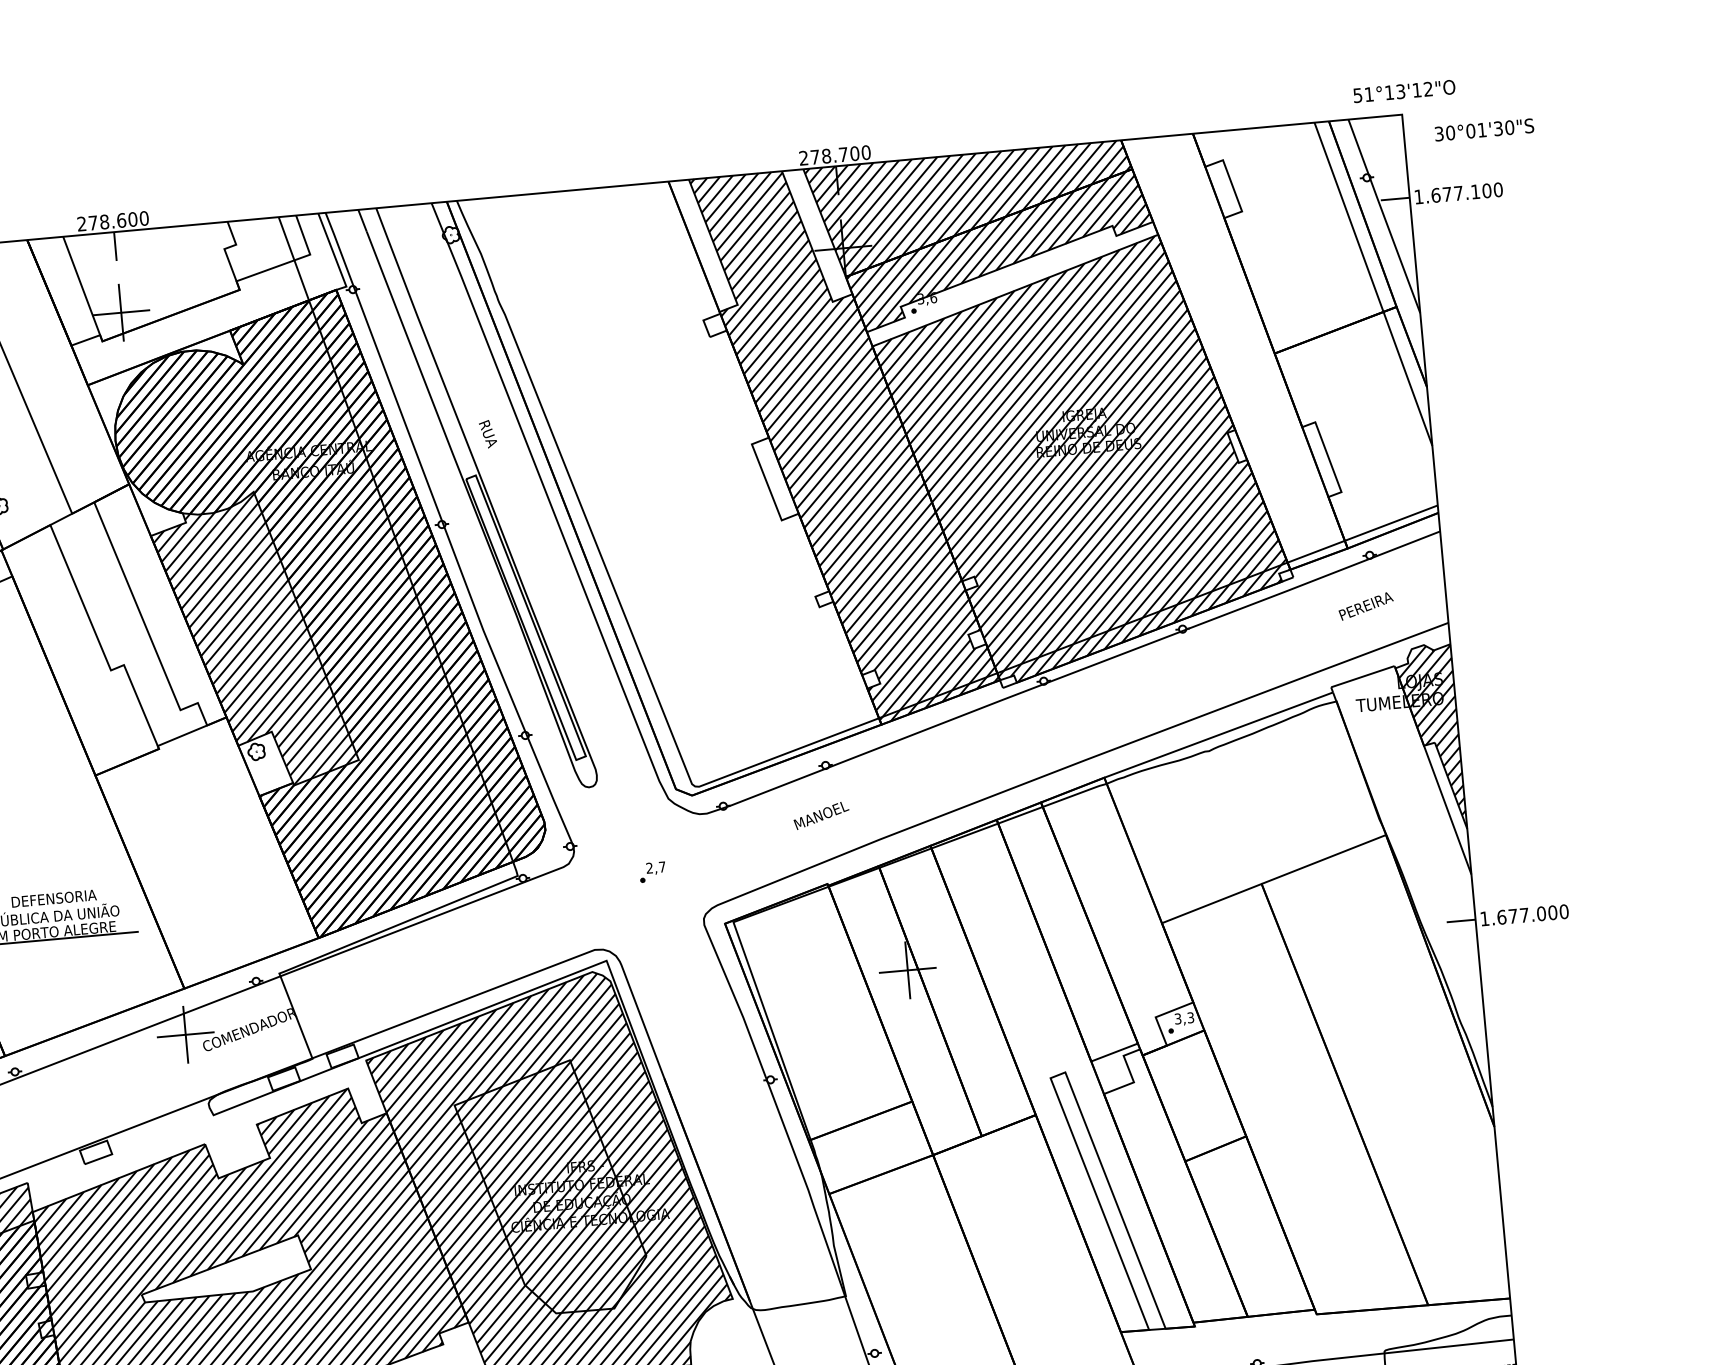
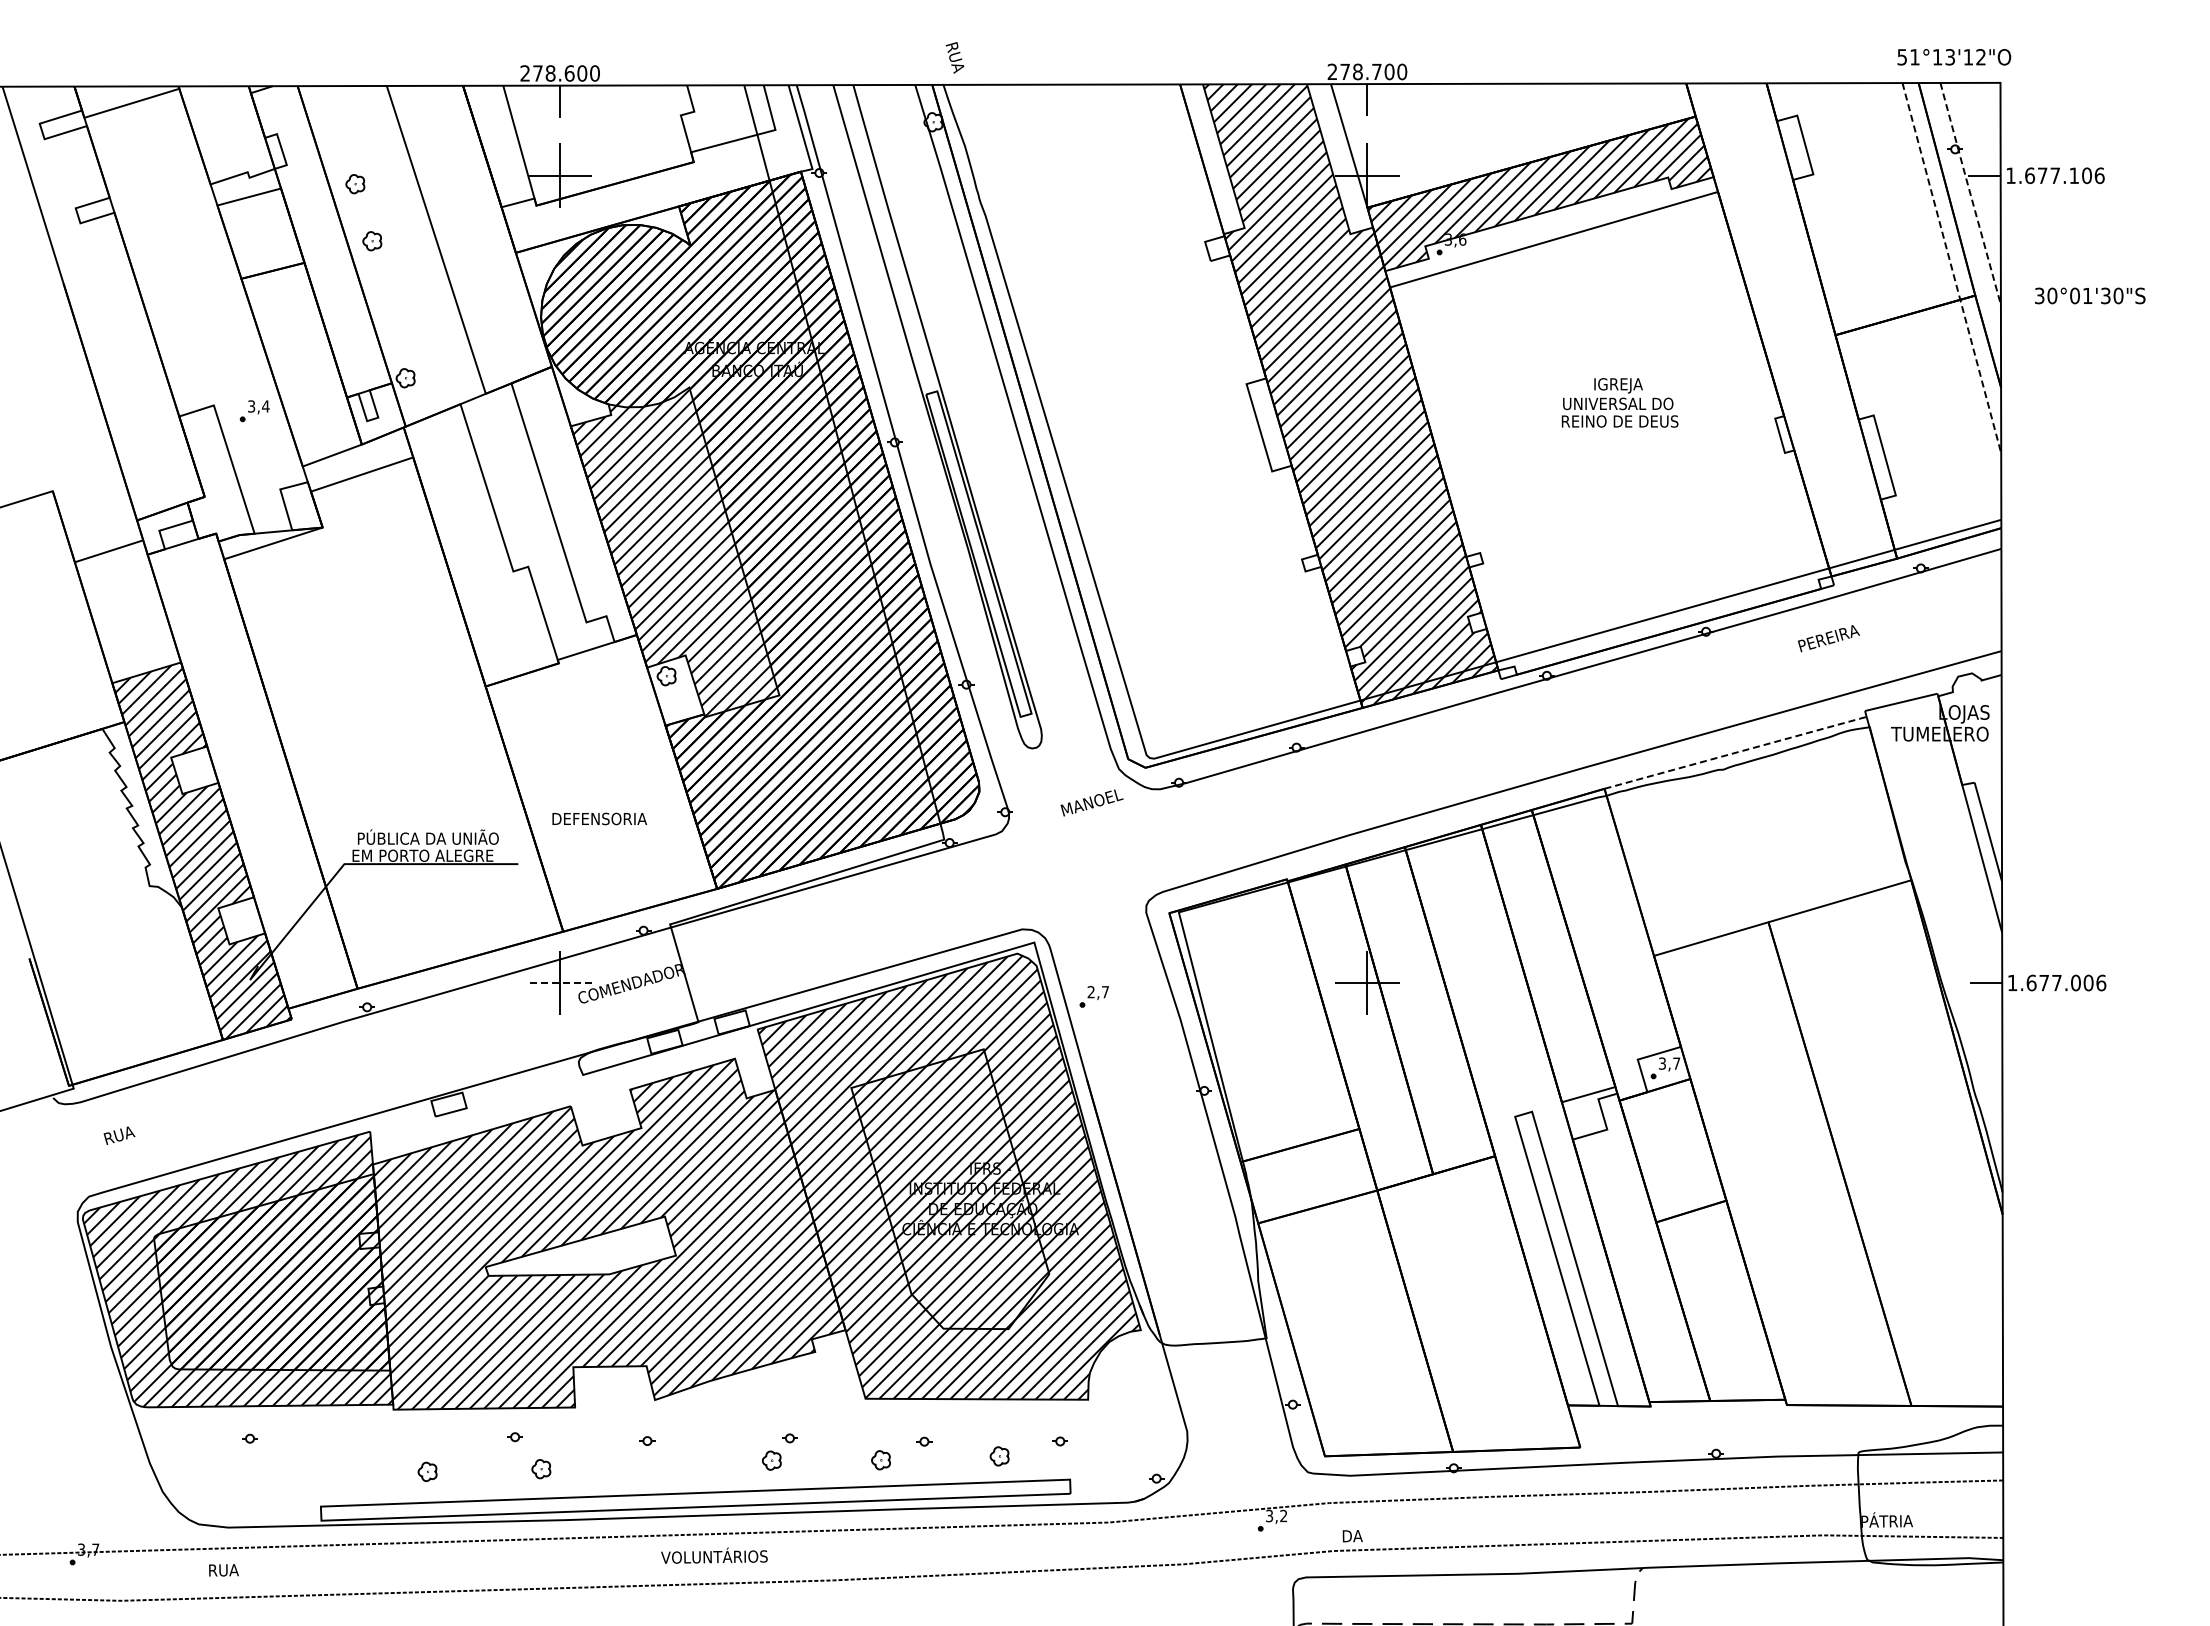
text: (1404, 91) -> (1954, 57), moved
text: (1484, 129) -> (2090, 295), moved
text: (1498, 189) -> (2099, 175), 1.677.100 -> 1.677.106
hatch: (971, 208) -> (1513, 144), removed
line: (1384, 216) -> (1970, 193), solid -> dashed
line: (1373, 284) -> (1951, 268), solid -> dashed
text: (487, 433) -> (954, 57), moved
hatch: (1081, 459) -> (1610, 433), removed
text: (1366, 606) -> (1829, 638), moved
line: (1218, 734) -> (1735, 752), solid -> dashed
hatch: (1430, 736) -> (1970, 775), removed
text: (820, 815) -> (1091, 802), moved
part: (652, 871) -> (1093, 996), moved
text: (53, 898) -> (599, 818), moved
text: (1564, 911) -> (2101, 982), 1.677.000 -> 1.677.006
text: (1190, 1017) -> (1676, 1063), 3,3 -> 3,7
line: (185, 1035) -> (559, 983), solid -> dashed

